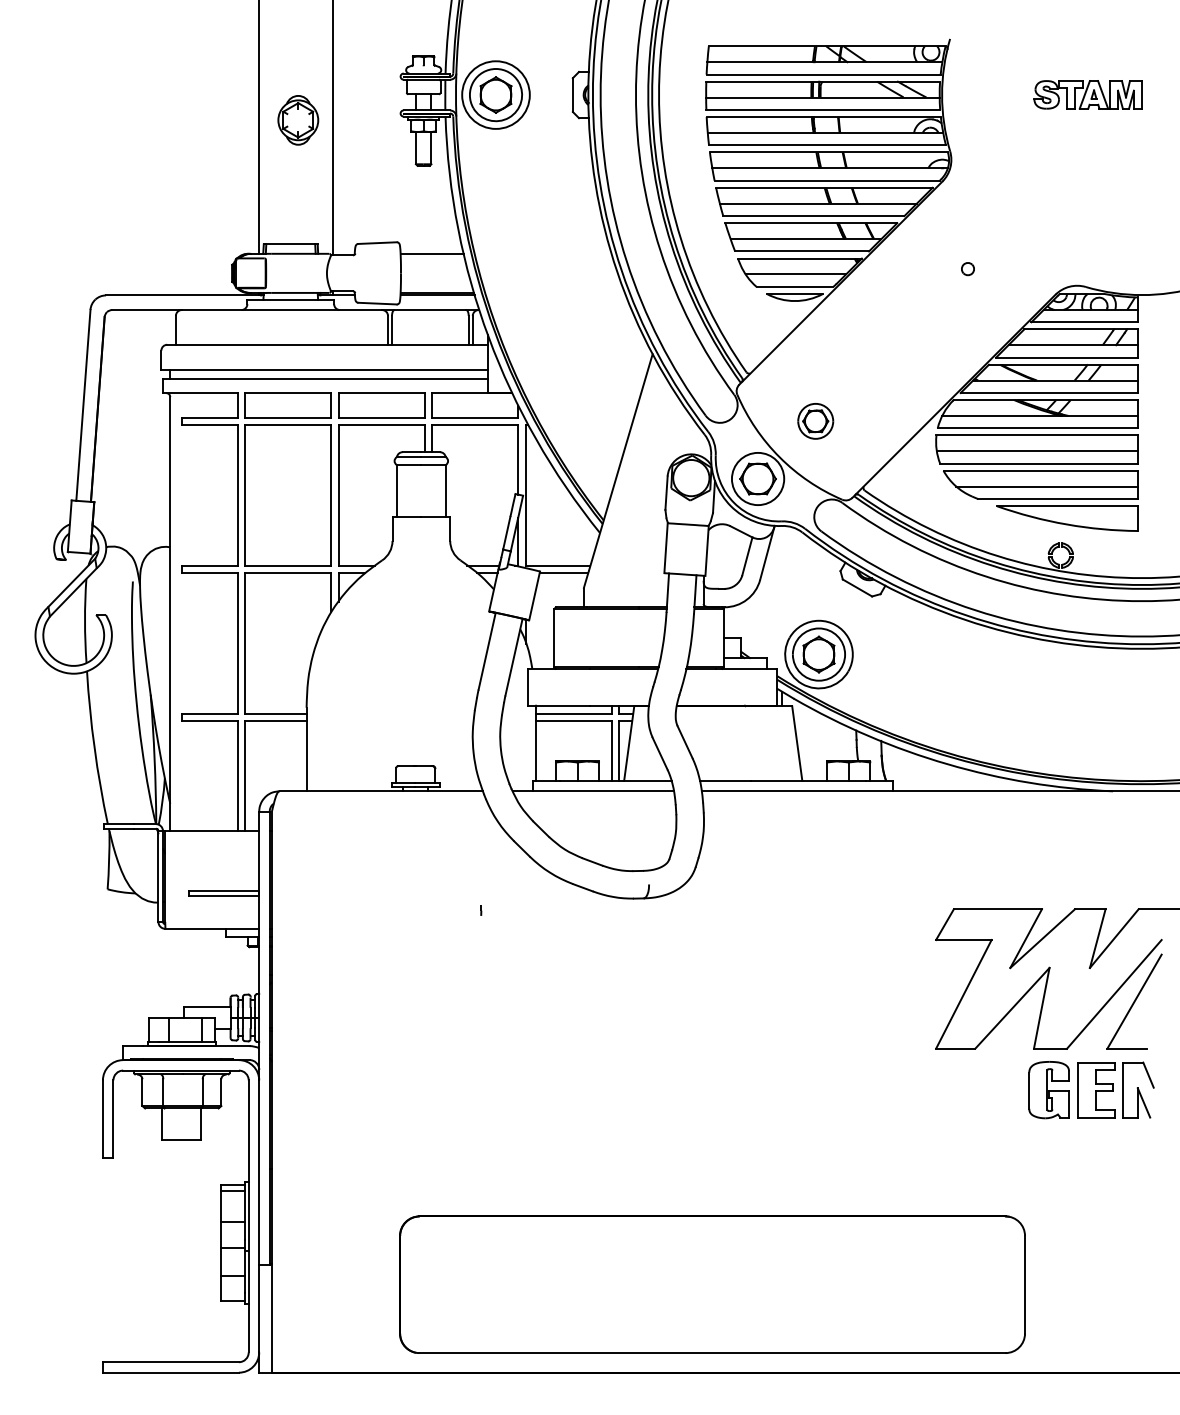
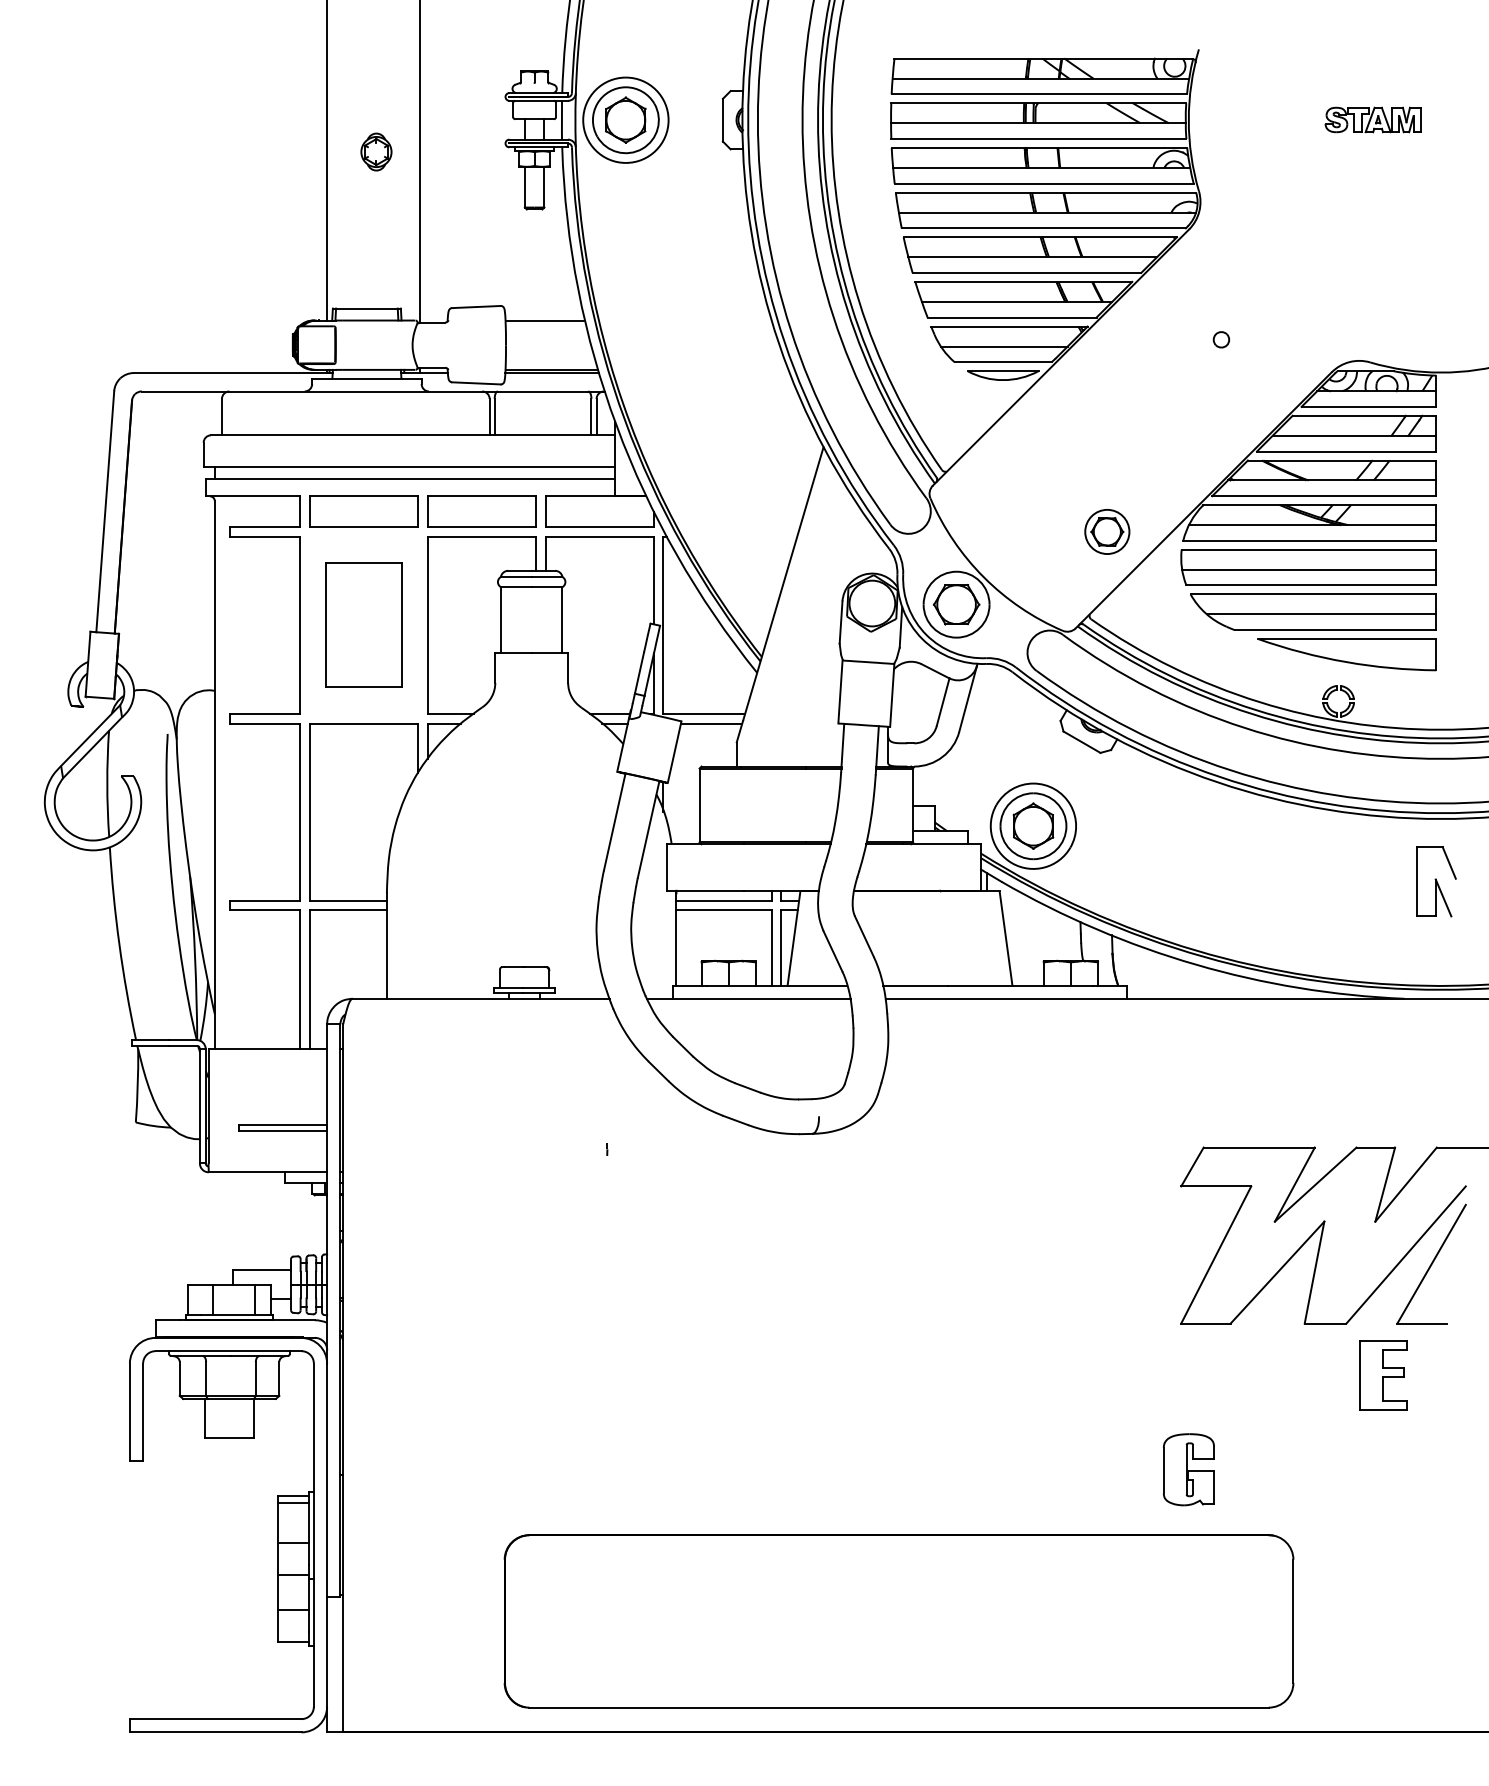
part: (1087, 94) -> (1372, 119), size x0.7
part: (298, 119) -> (376, 151), size x0.6
part: (815, 421) -> (1107, 531), moved
part: (288, 495) -> (363, 625), size x0.7
part: (1048, 1089) -> (1188, 1469), moved
part: (1138, 1089) -> (1436, 881), moved

